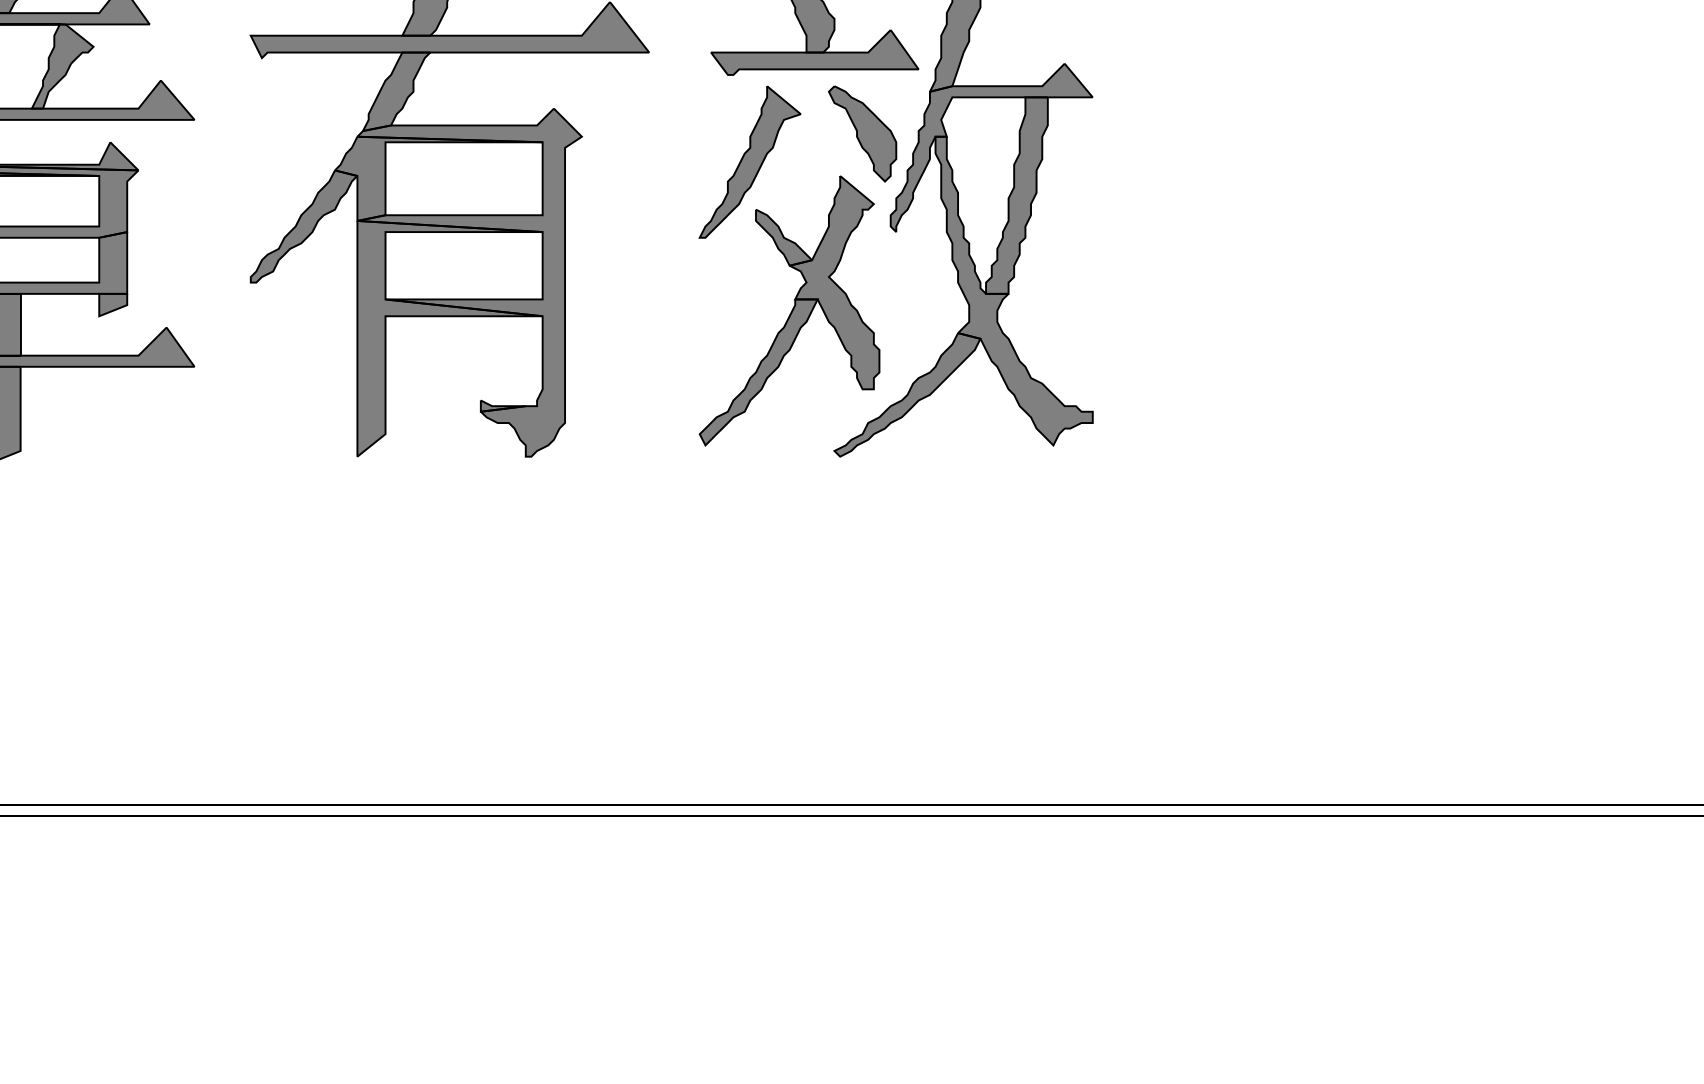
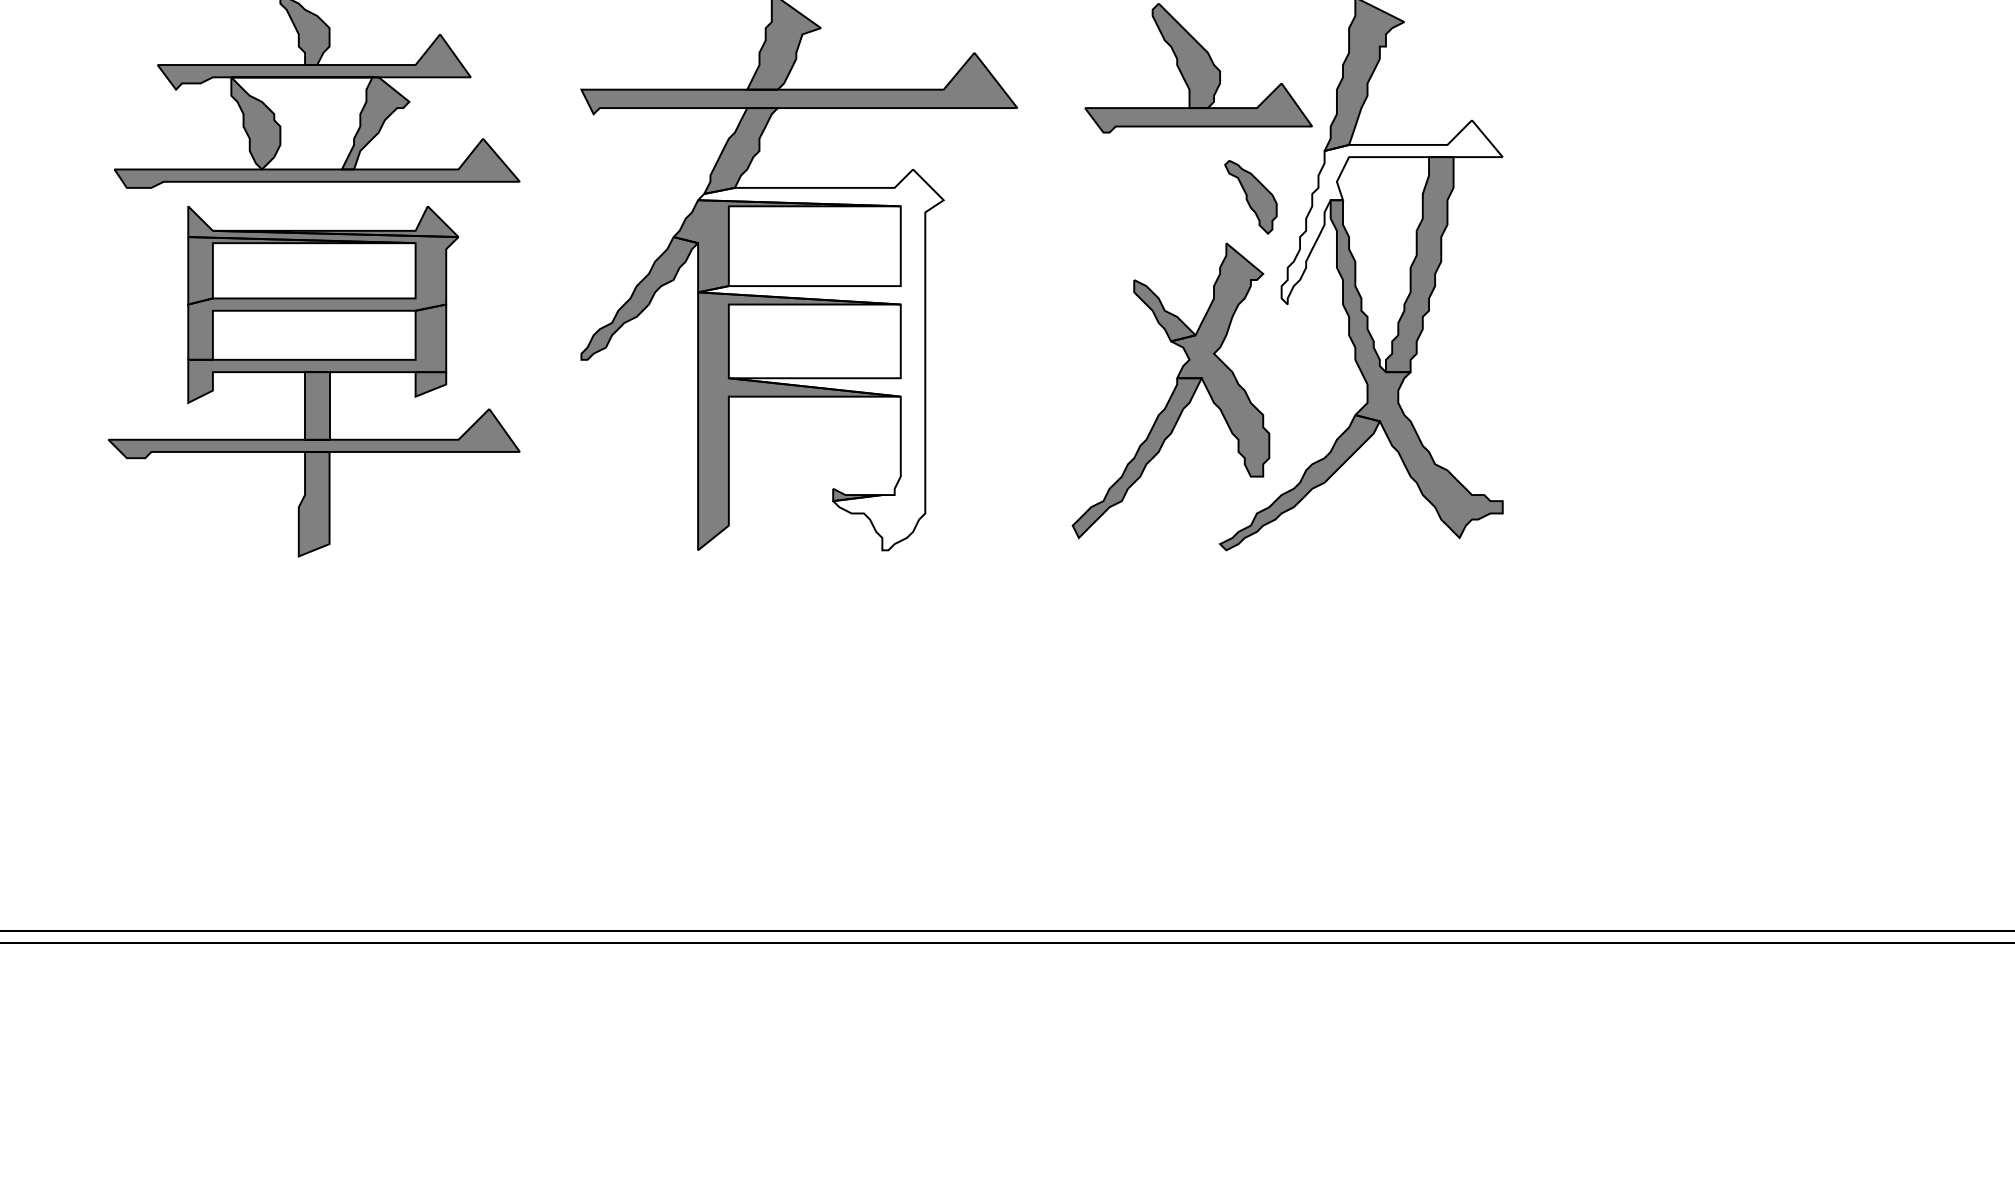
part: (862, 134) -> (1250, 197), size x0.7
fill: (991, 147) -> (1391, 212), removed
part: (749, 161) -> (1127, 227), removed
fill: (469, 282) -> (820, 359), removed

